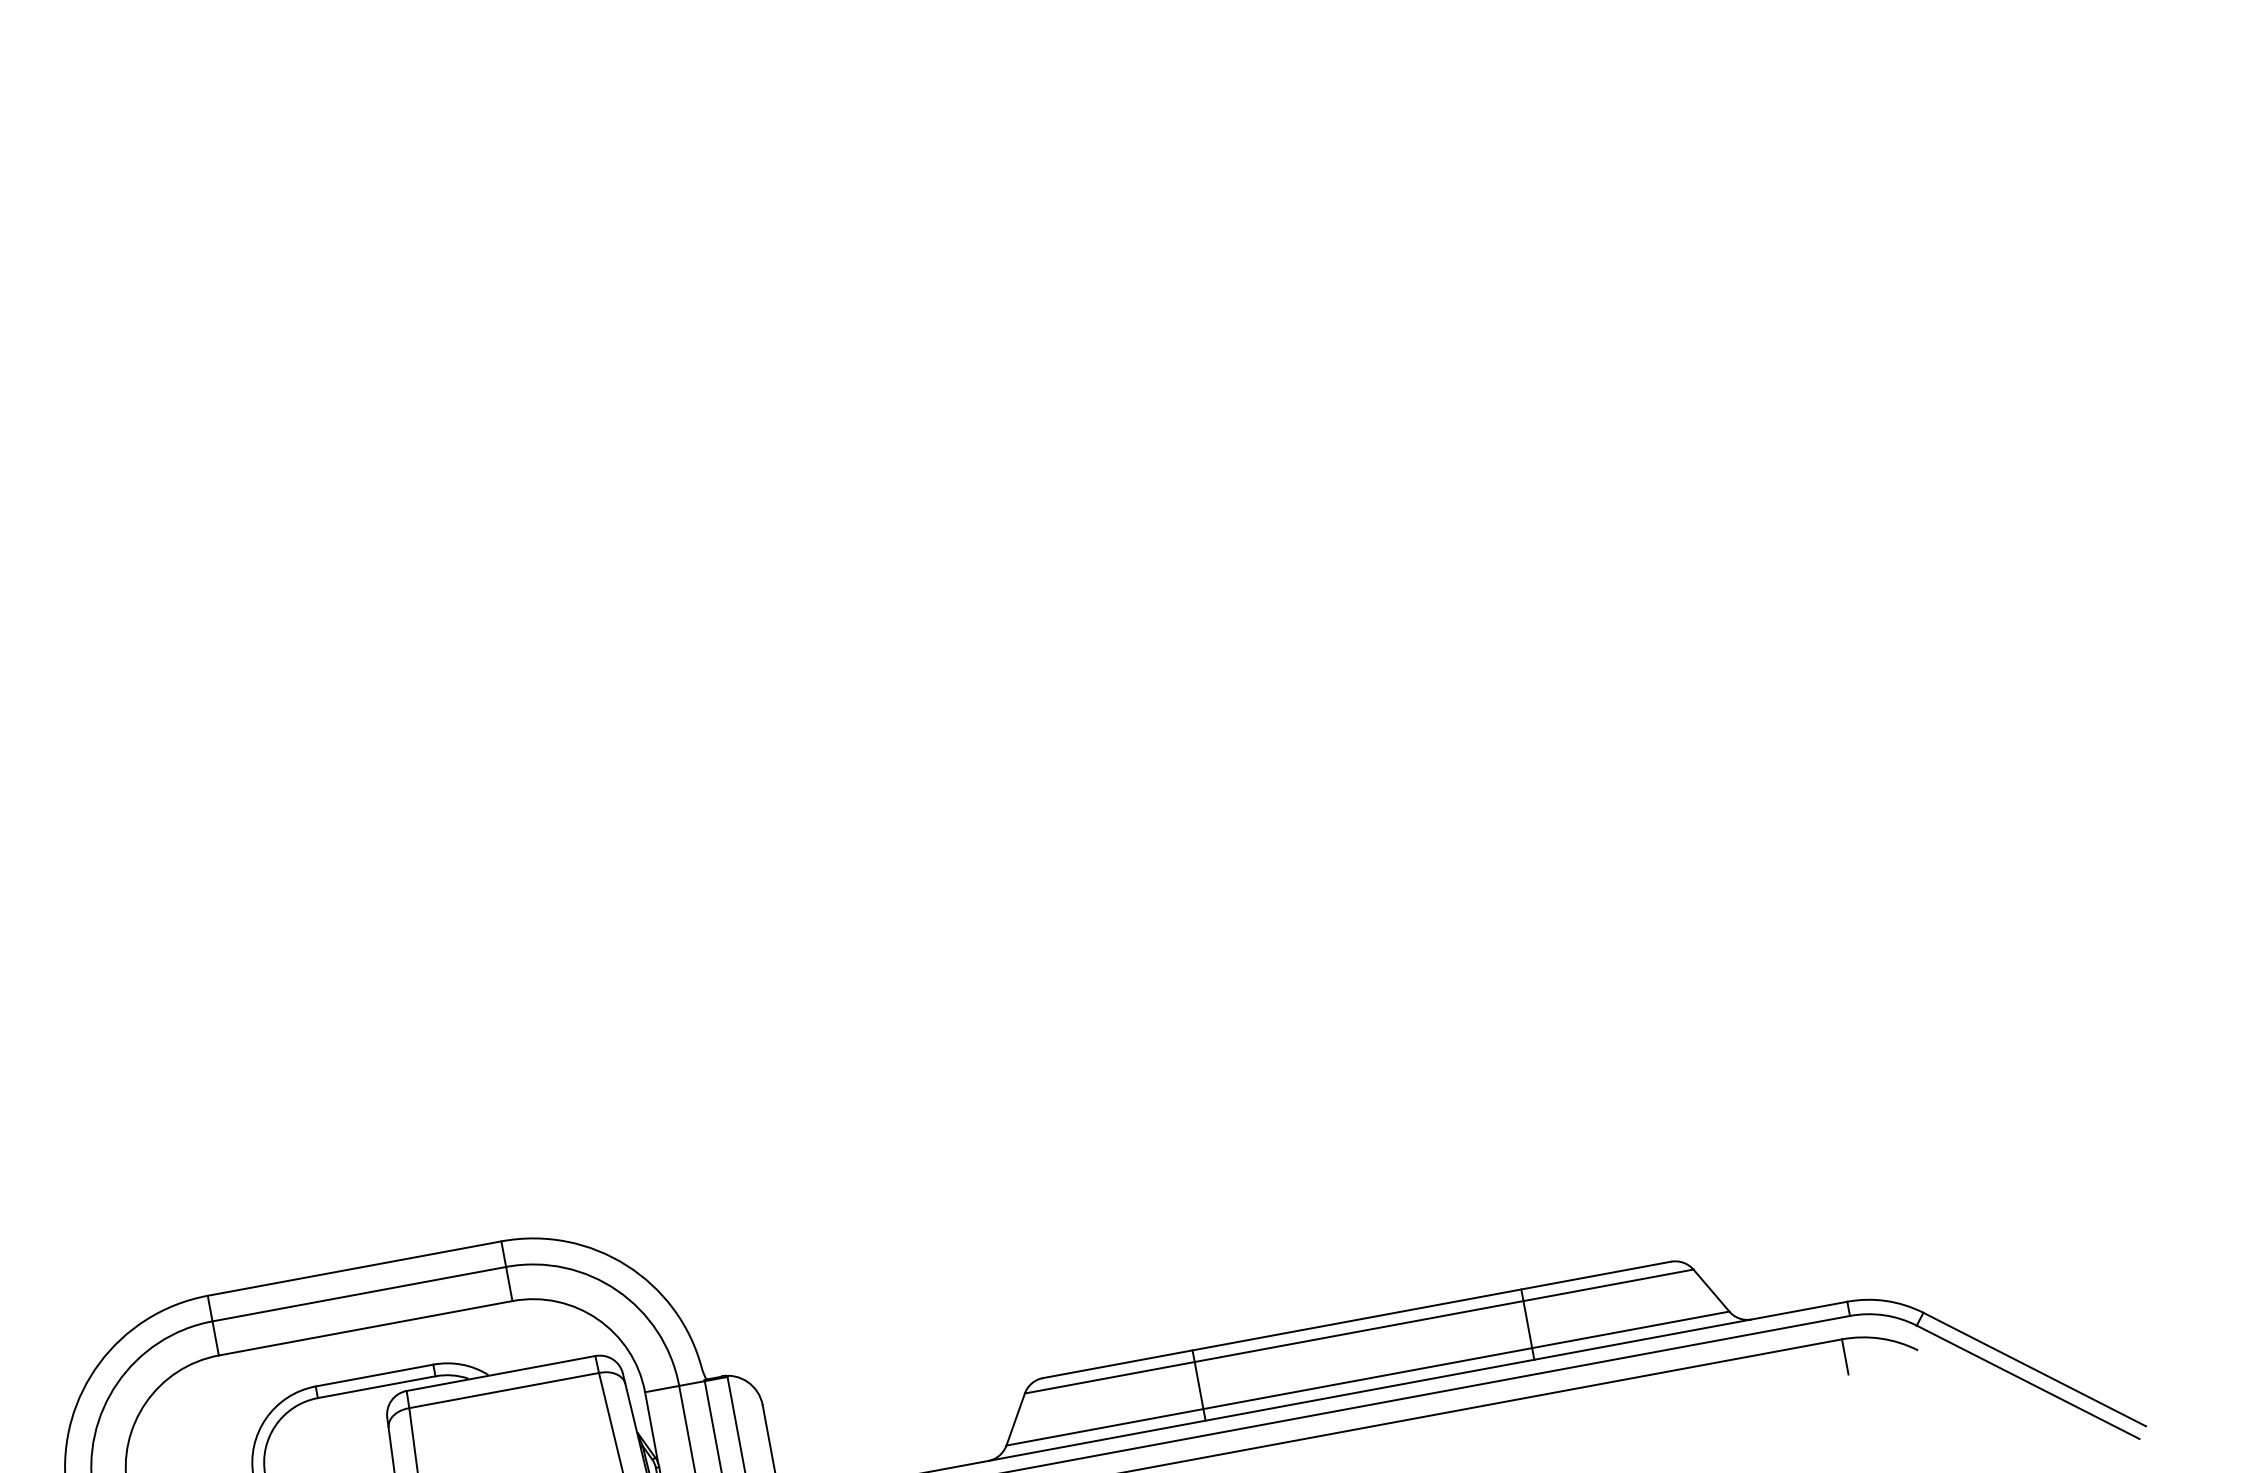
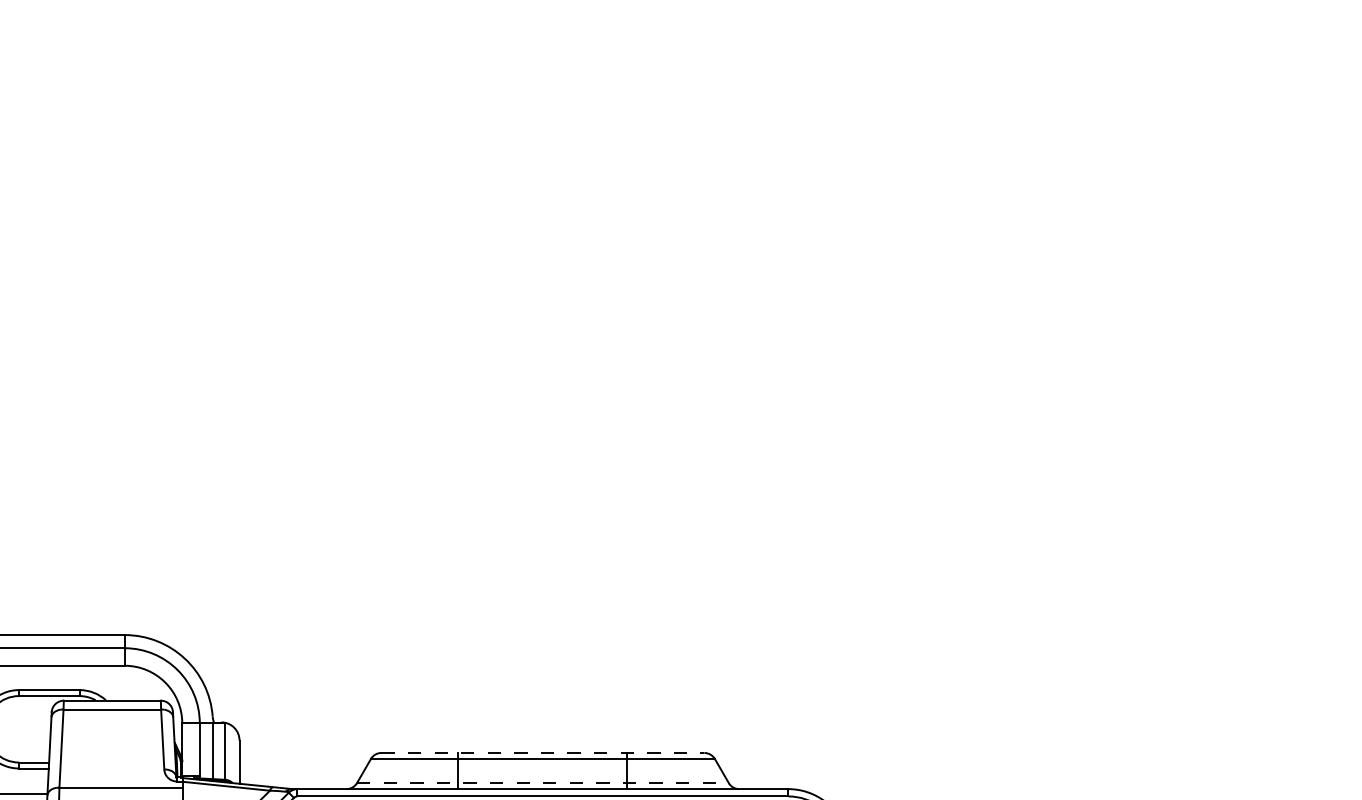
line: (1357, 1318) -> (543, 752), solid -> dashed
line: (1367, 1379) -> (542, 783), solid -> dashed

